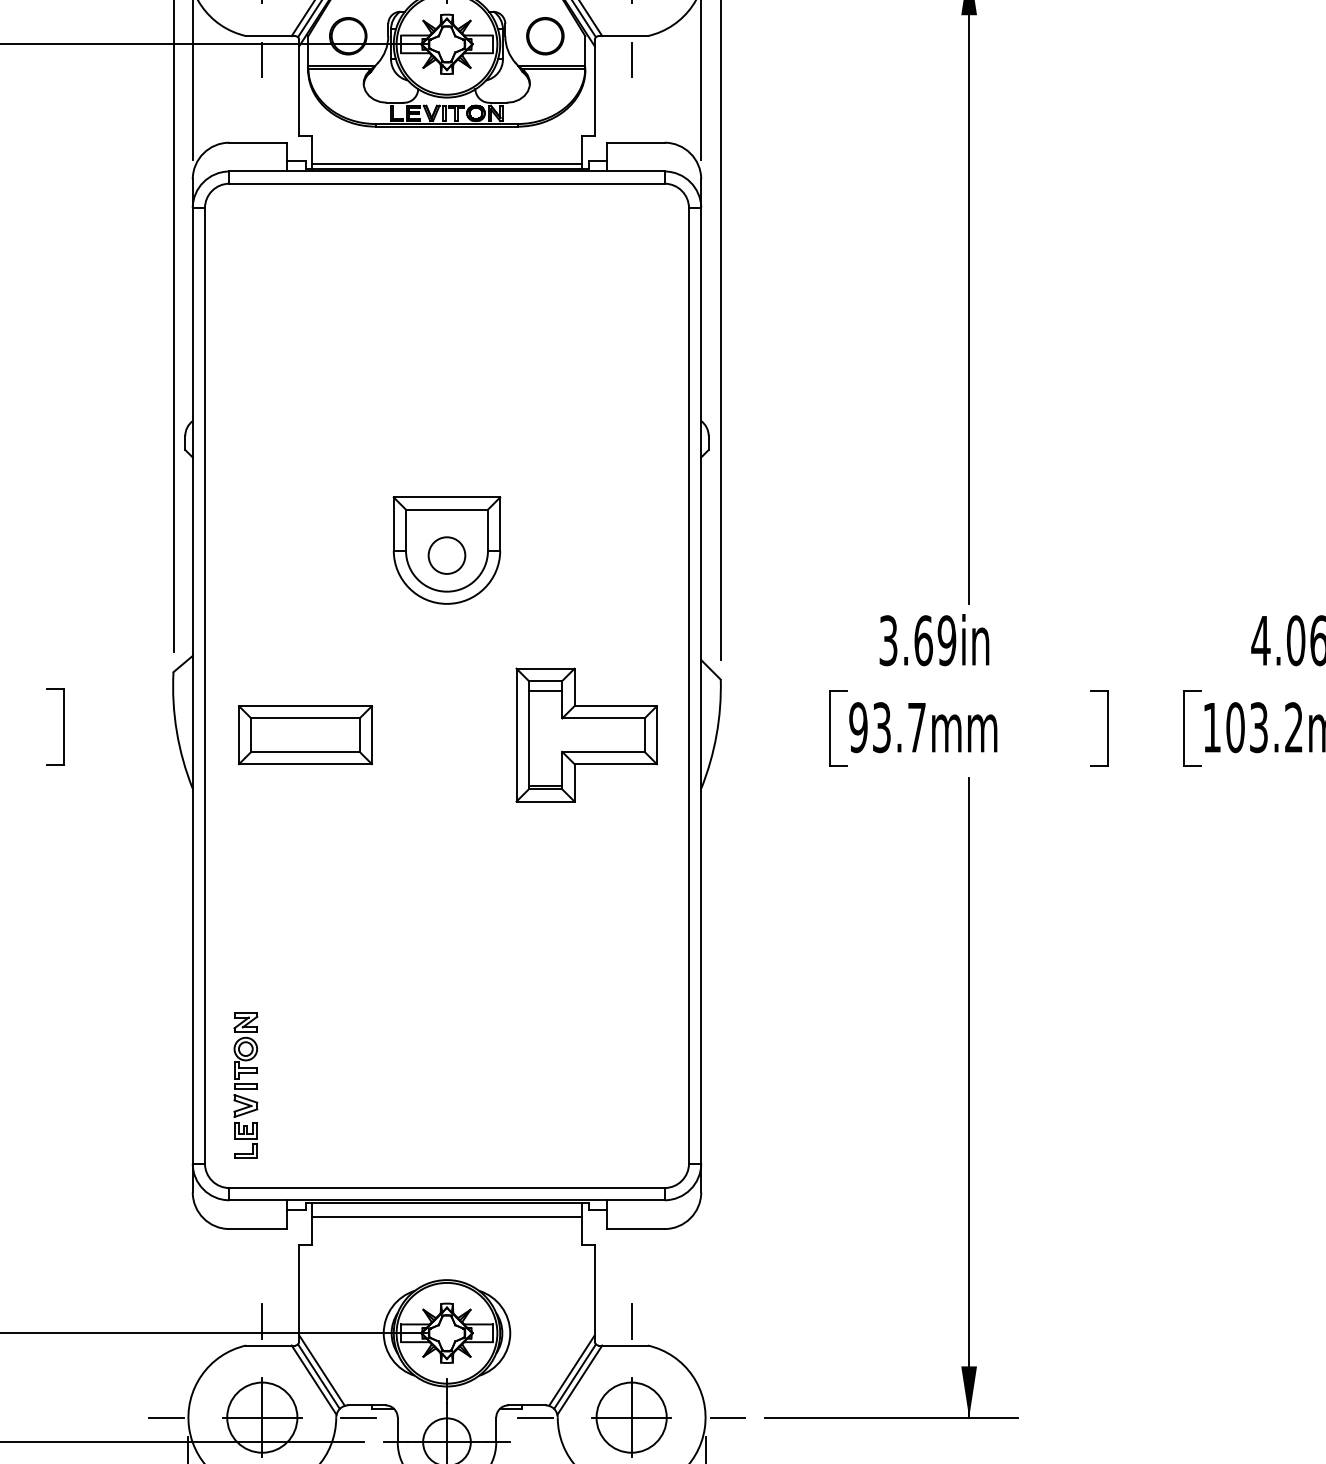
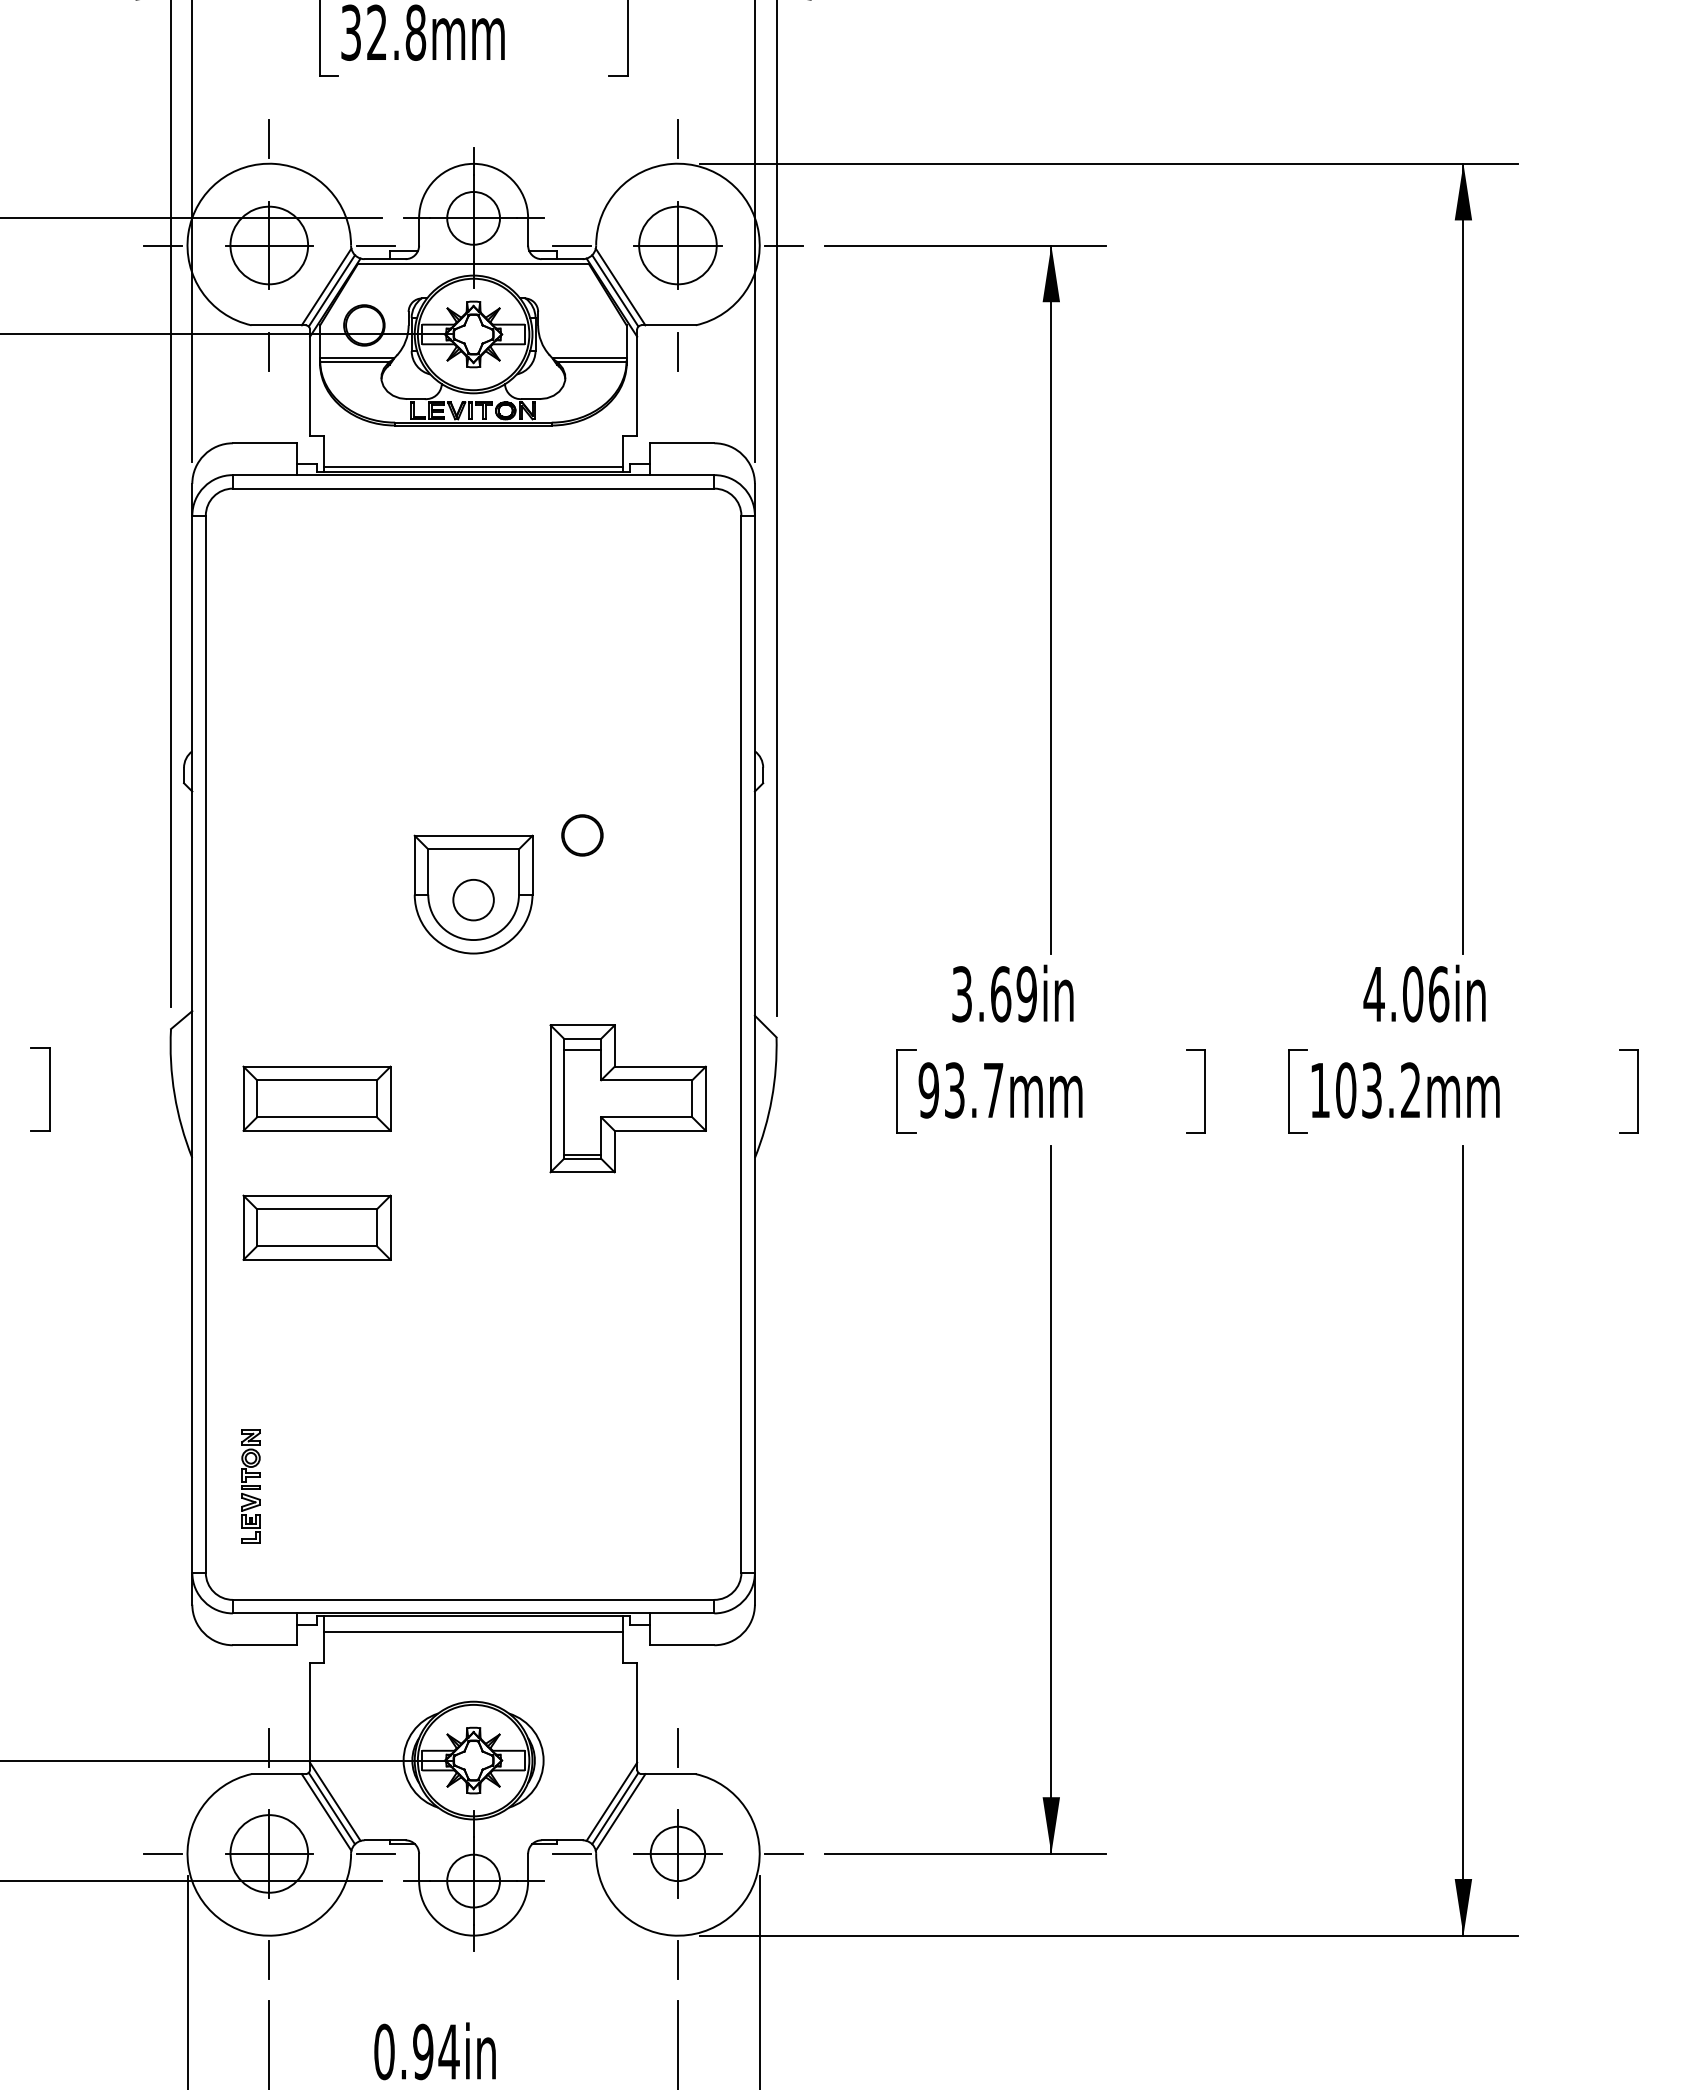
circle: (545, 36) -> (582, 835), moved
part: (304, 851) -> (316, 1227), added
part: (245, 1085) -> (250, 1486), size x0.7
circle: (631, 1417) -> (677, 1853), size x0.7

